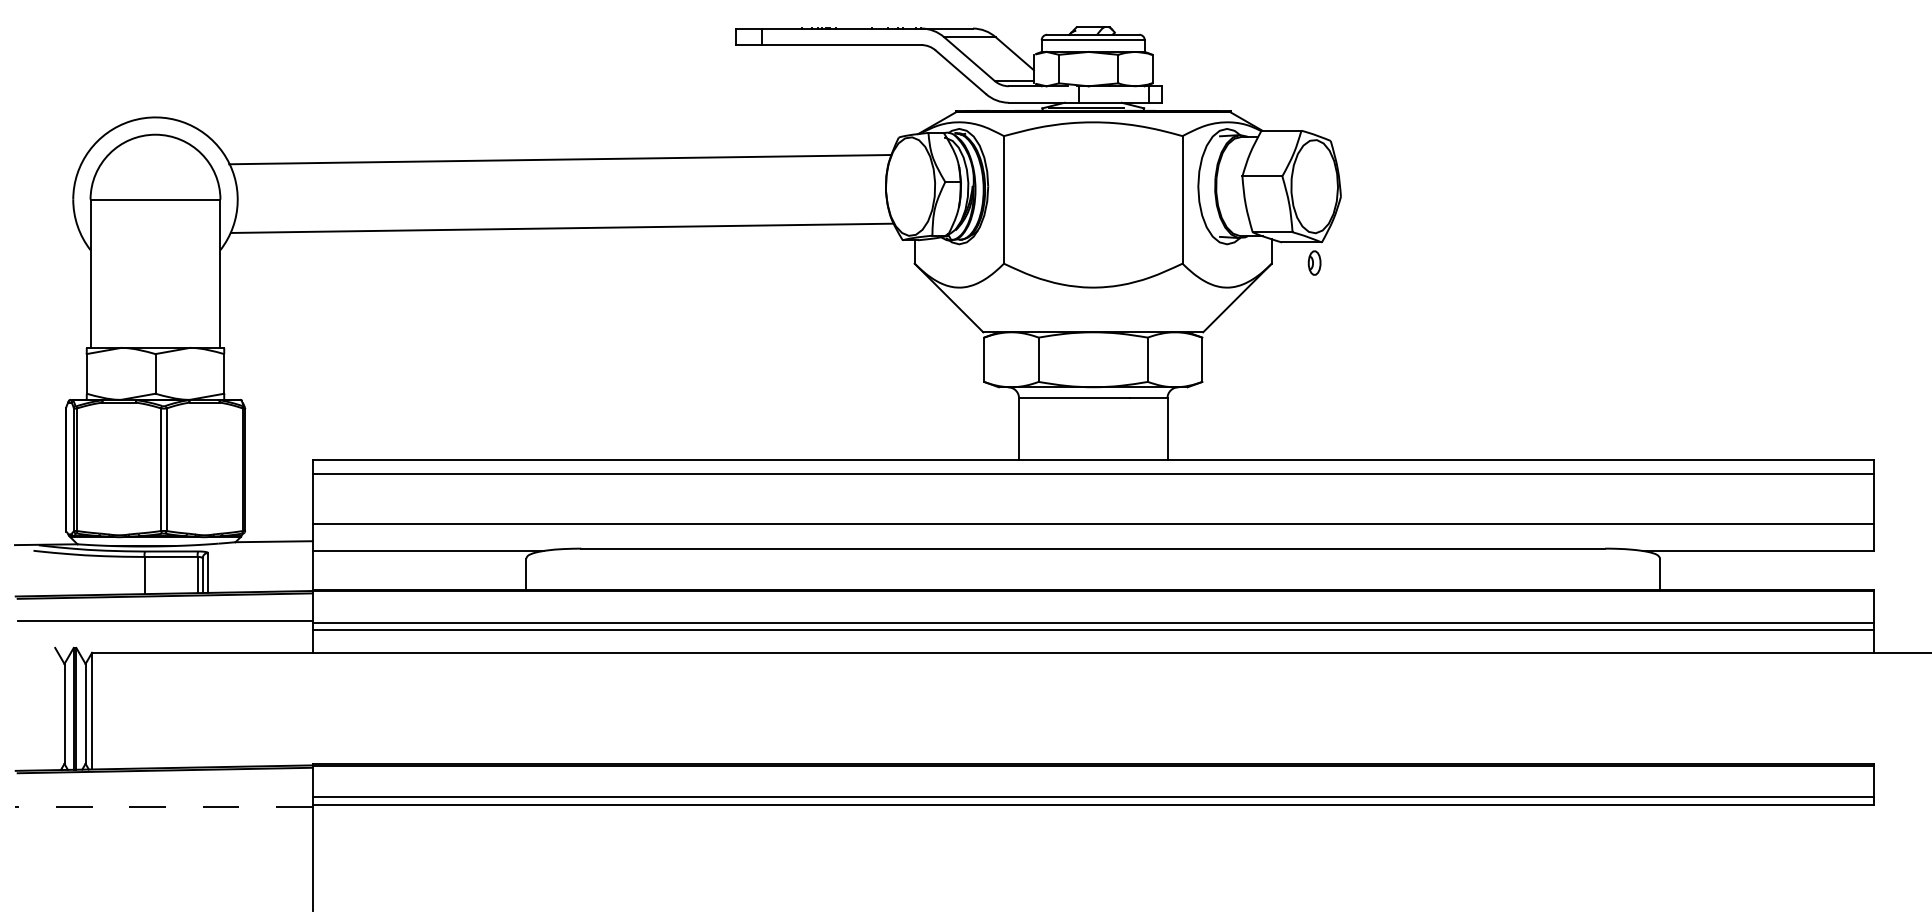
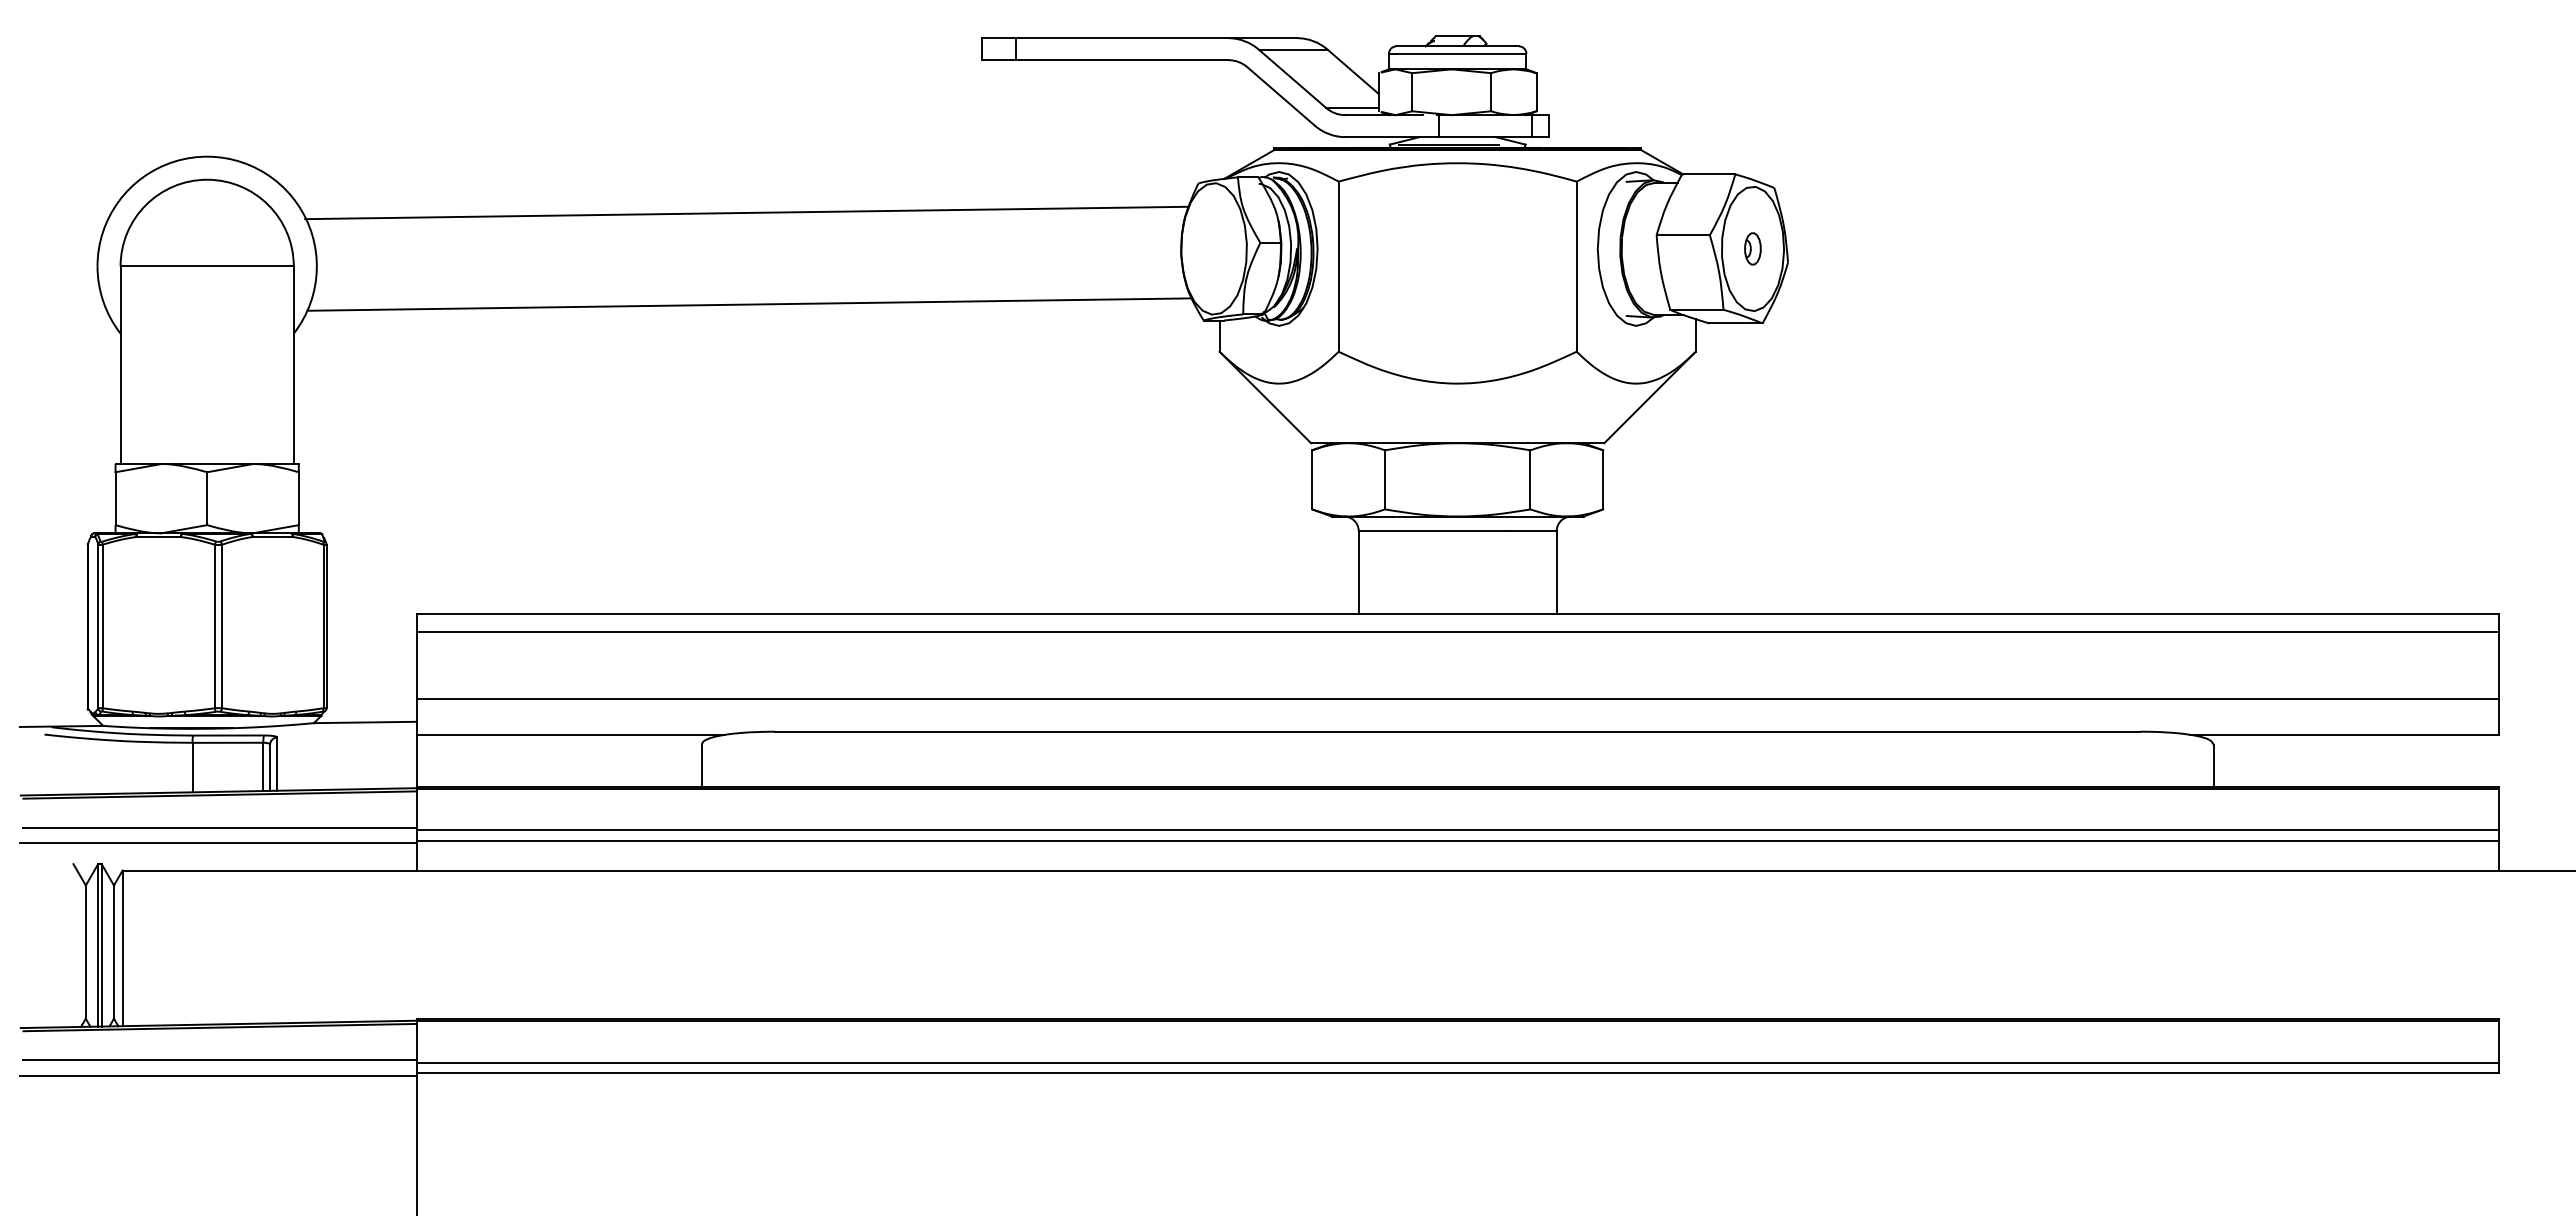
part: (1314, 262) -> (1752, 248), moved
line: (163, 632) -> (217, 843), added
line: (164, 795) -> (219, 1060), added
line: (163, 806) -> (217, 1075), dashed -> solid

